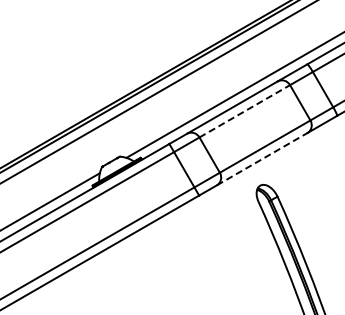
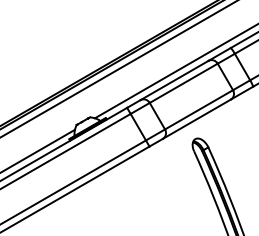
line: (245, 111) -> (184, 83), dashed -> solid
line: (262, 158) -> (197, 118), dashed -> solid

